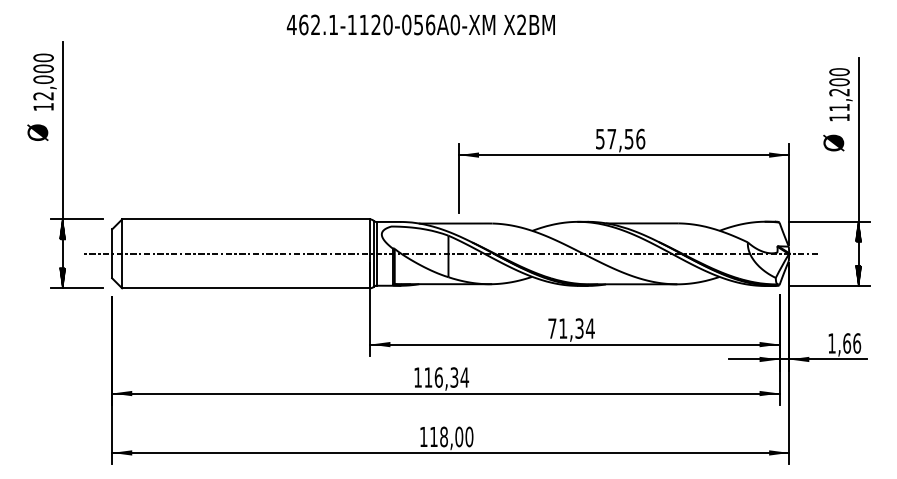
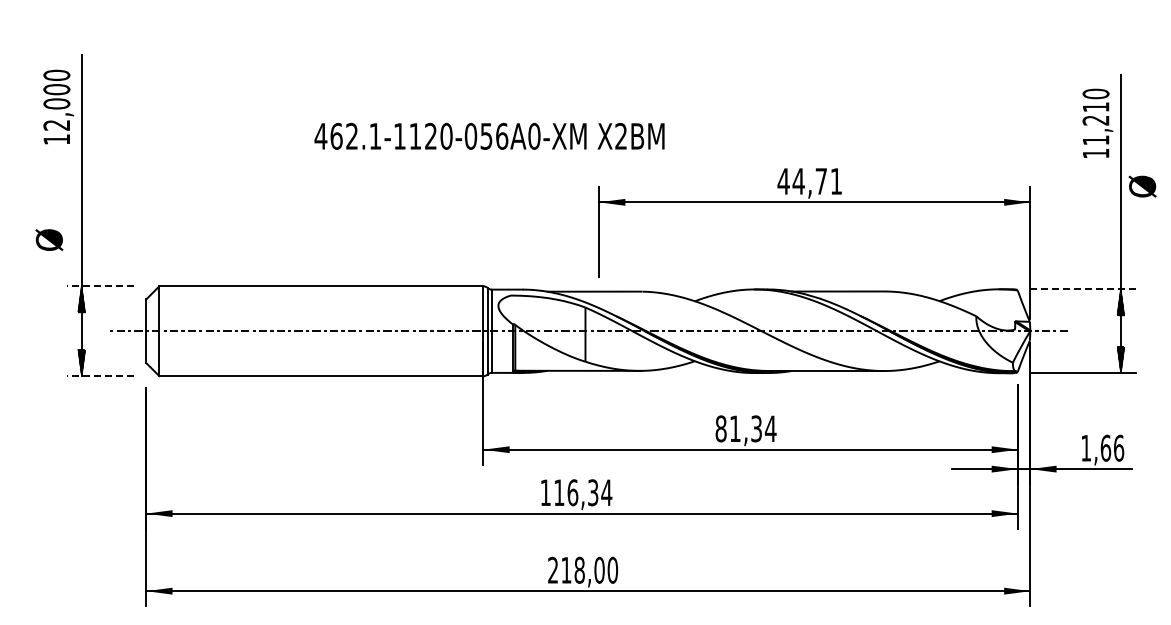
text: (420, 24) -> (489, 135), moved
text: (839, 82) -> (1095, 107), 11,200 -> 11,210
text: (37, 132) -> (49, 239), moved
text: (620, 139) -> (809, 181), 57,56 -> 44,71
text: (833, 142) -> (1142, 186), moved
line: (77, 219) -> (100, 286), solid -> dashed
line: (829, 221) -> (1083, 289), solid -> dashed
line: (77, 288) -> (100, 376), solid -> dashed
text: (551, 328) -> (720, 428), 71,34 -> 81,34
text: (423, 436) -> (552, 569), 118,00 -> 218,00

